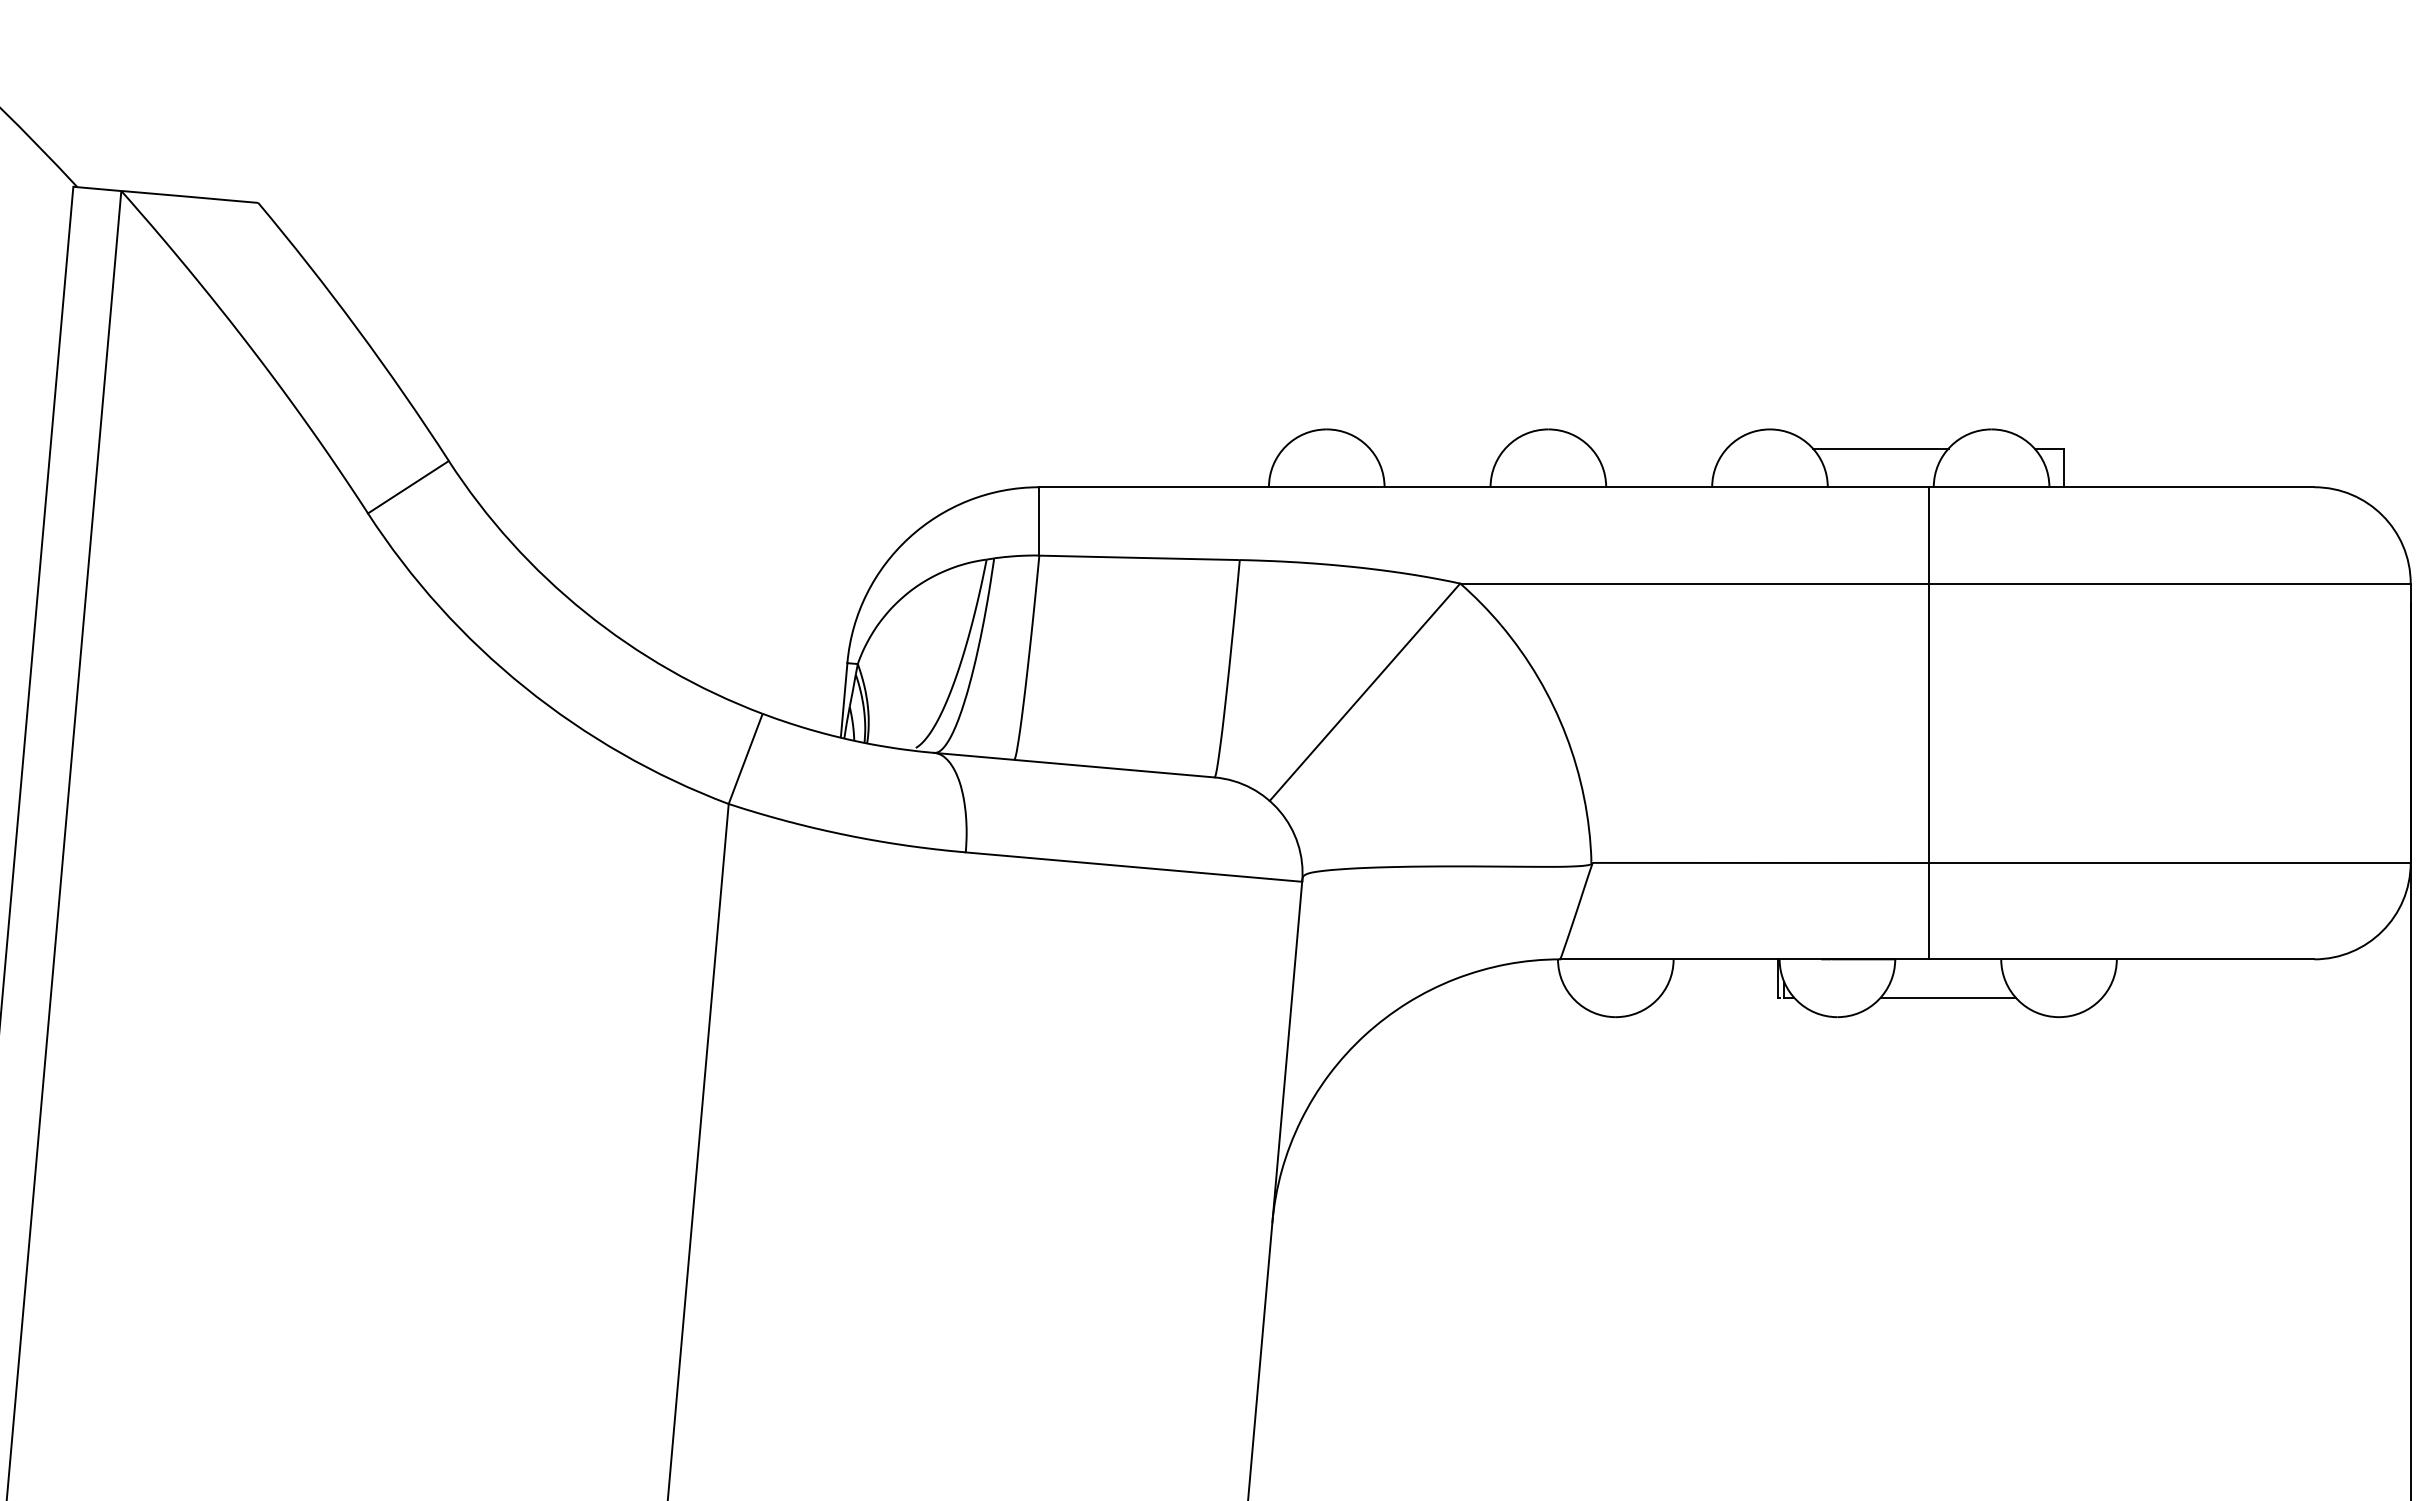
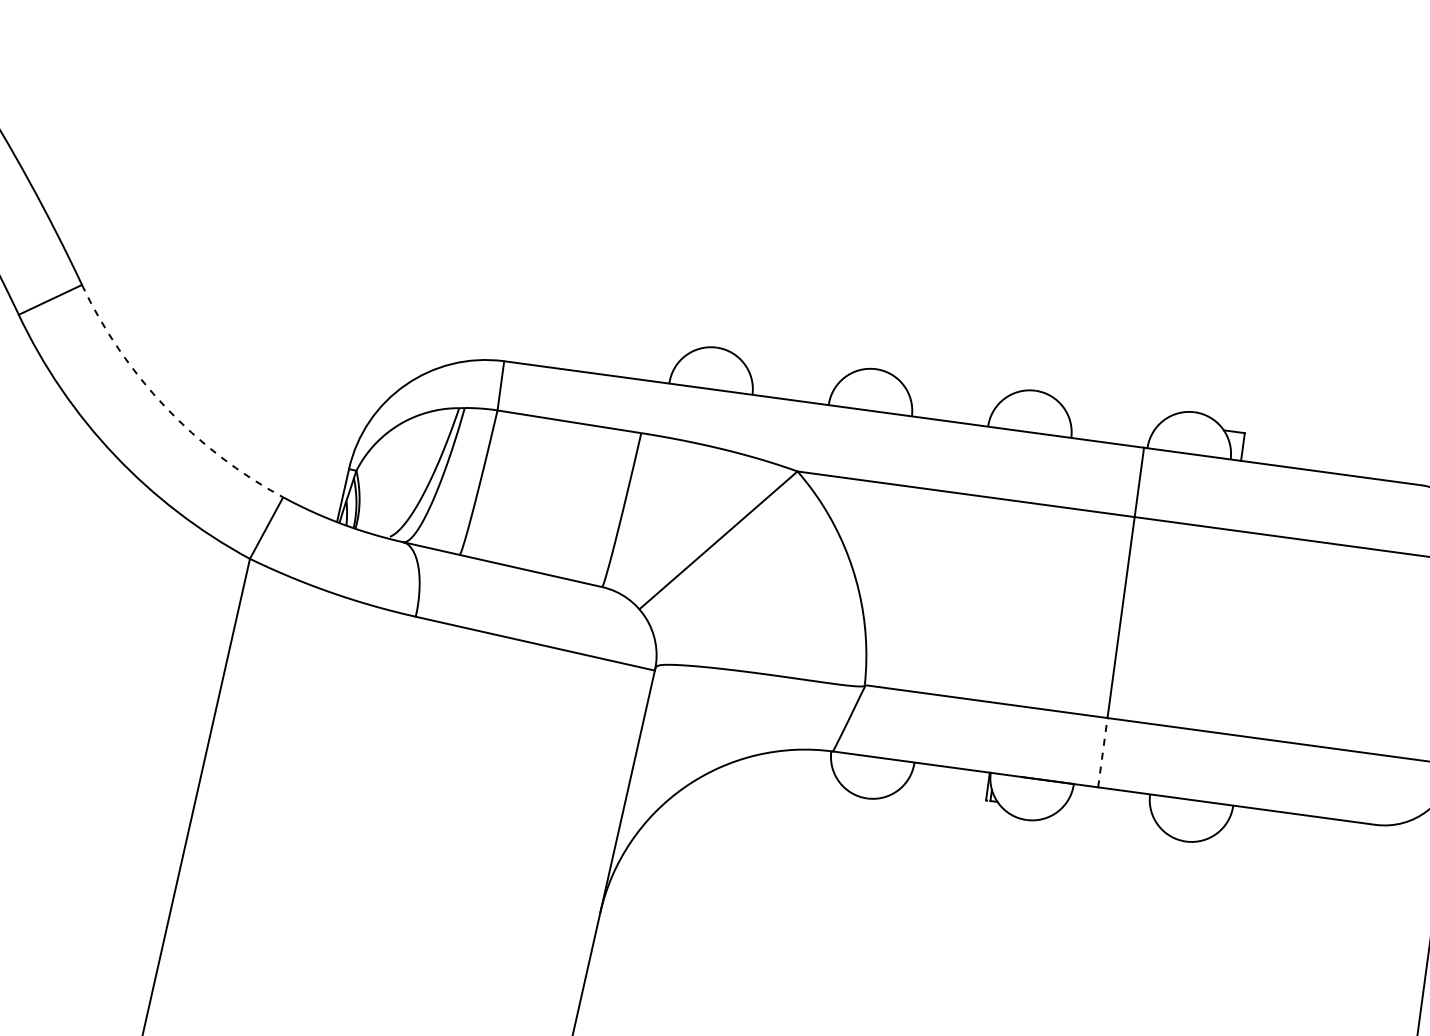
line: (1880, 448) -> (1112, 415), removed
arc: (585, 612) -> (165, 407), solid -> dashed
line: (1928, 910) -> (1102, 752), solid -> dashed
line: (1947, 997) -> (1107, 816), removed

